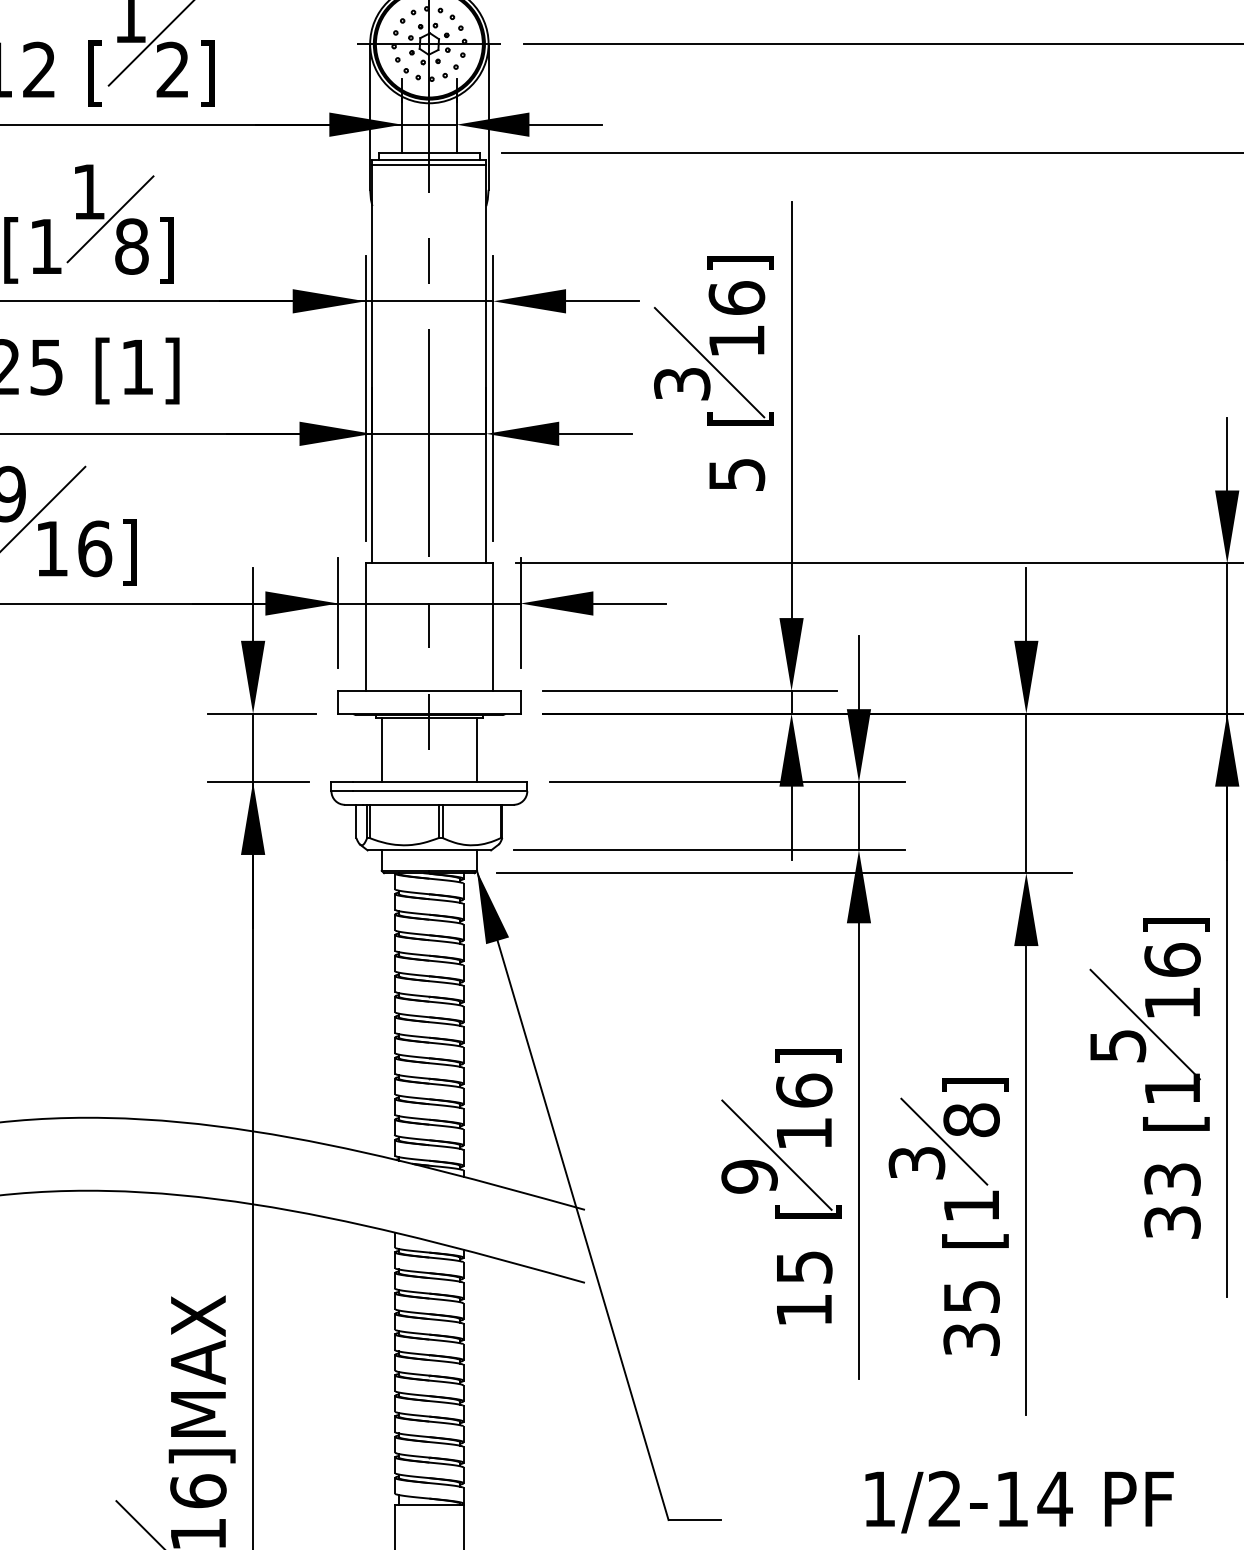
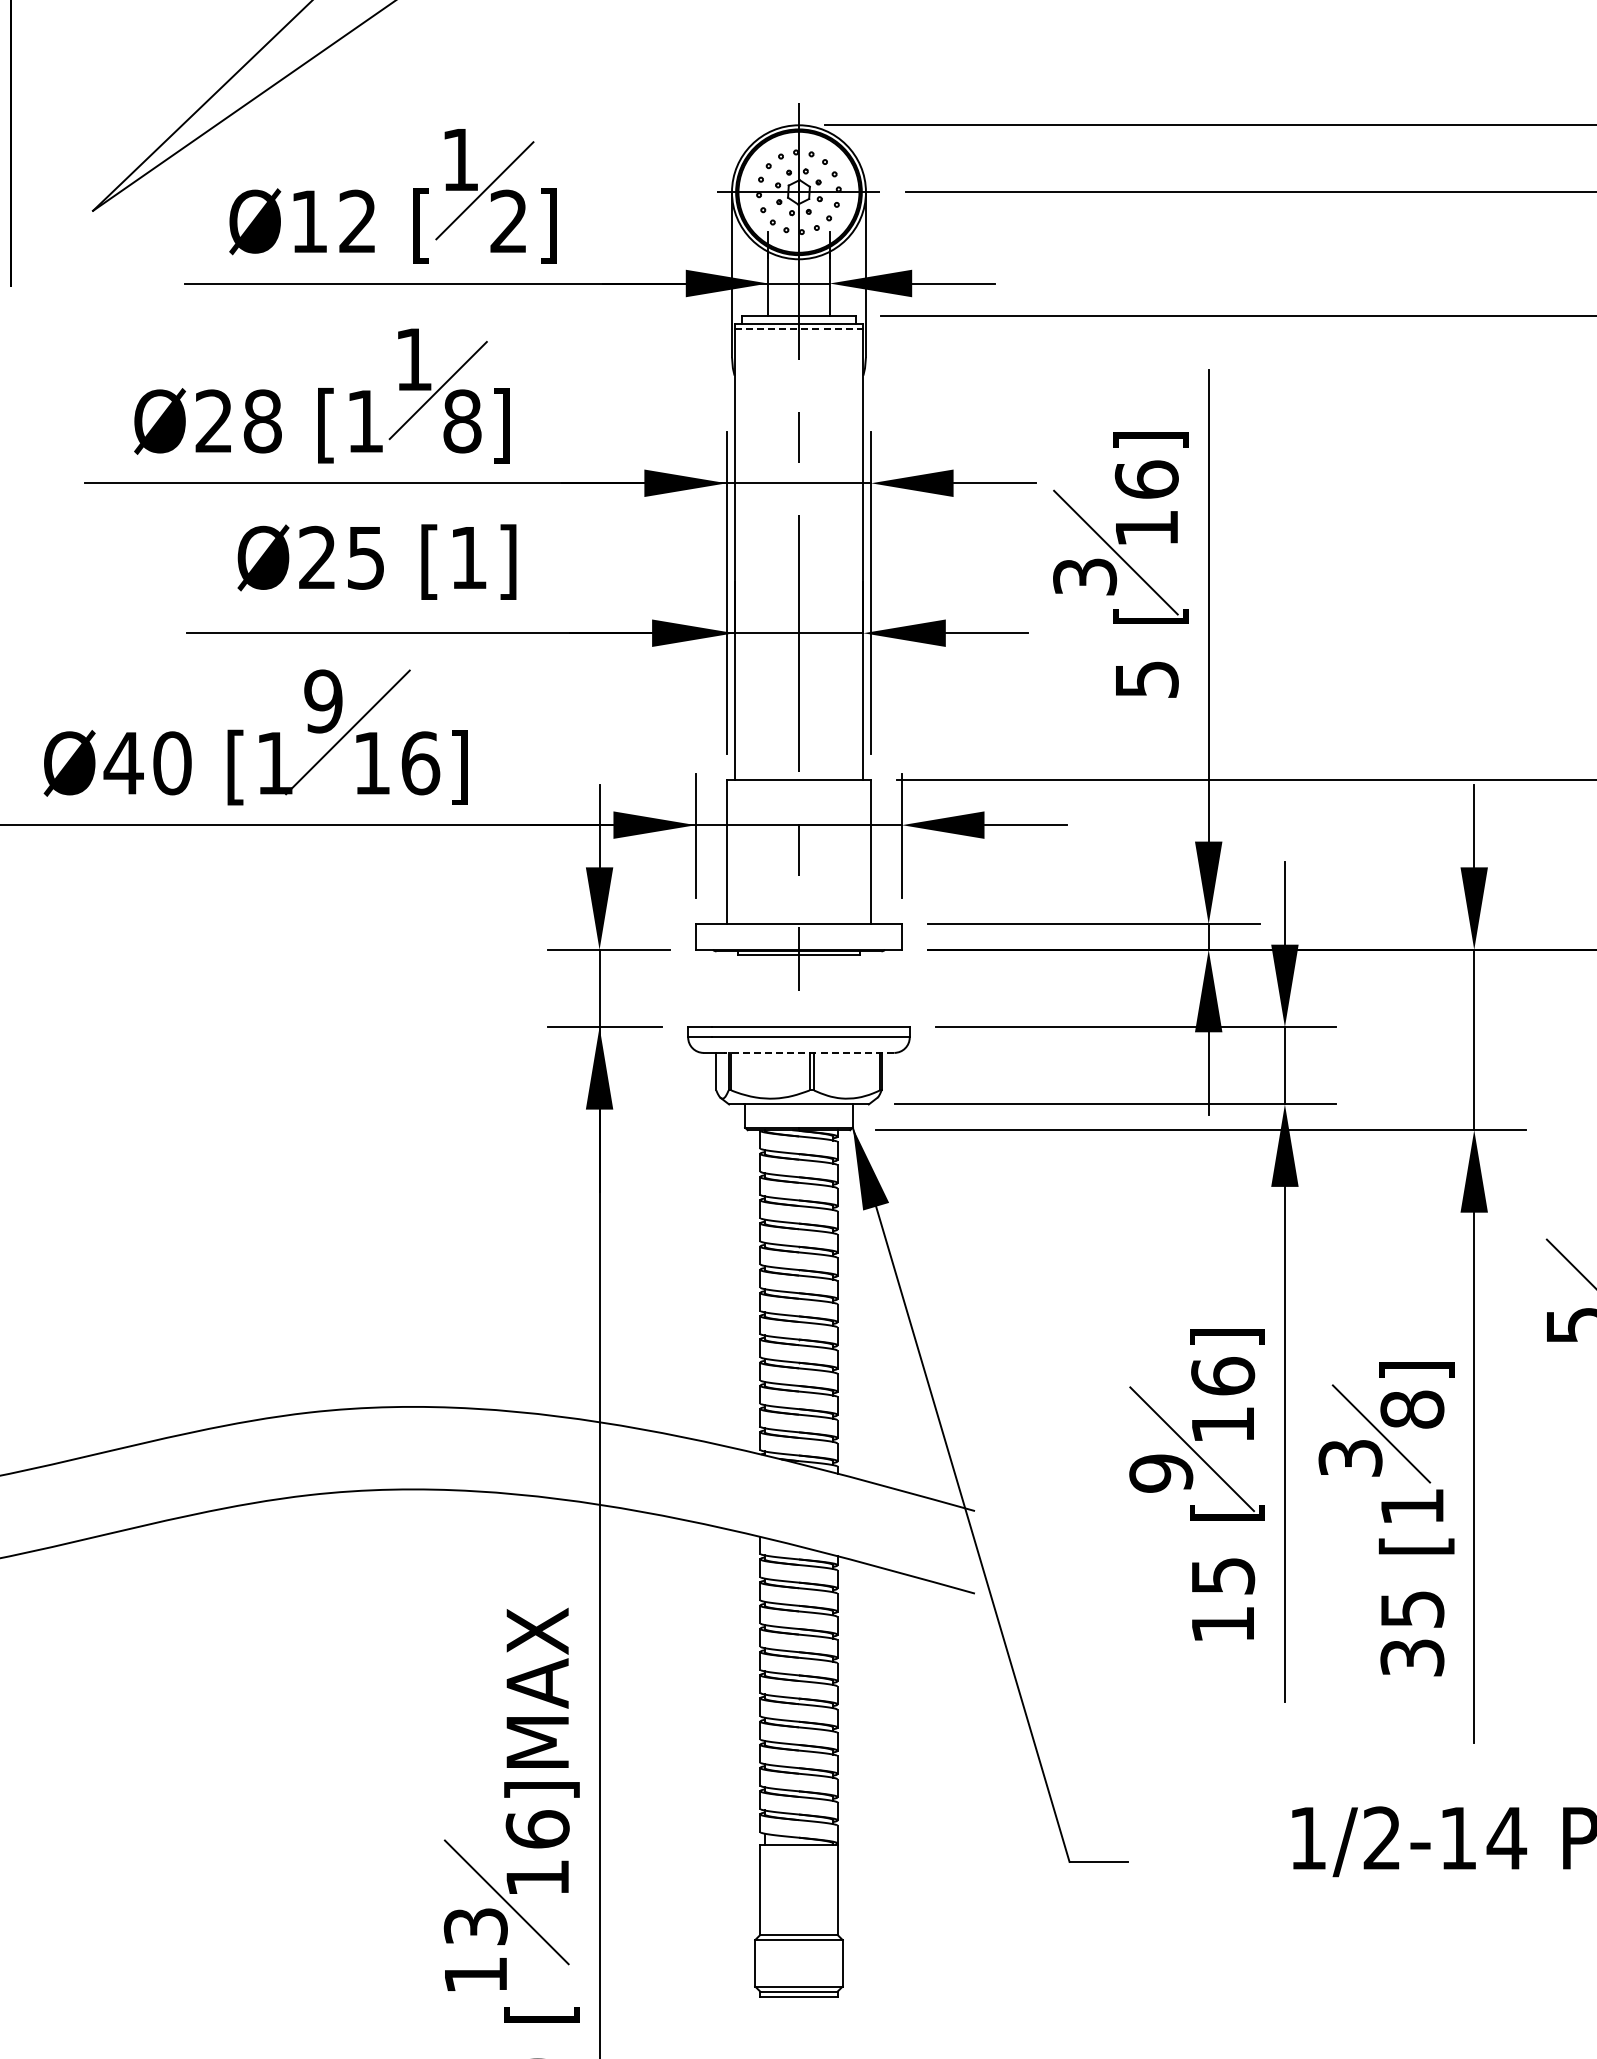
line: (429, 164) -> (799, 328), solid -> dashed
line: (382, 750) -> (745, 991), removed
line: (476, 750) -> (852, 991), removed
line: (437, 804) -> (808, 1052), solid -> dashed

